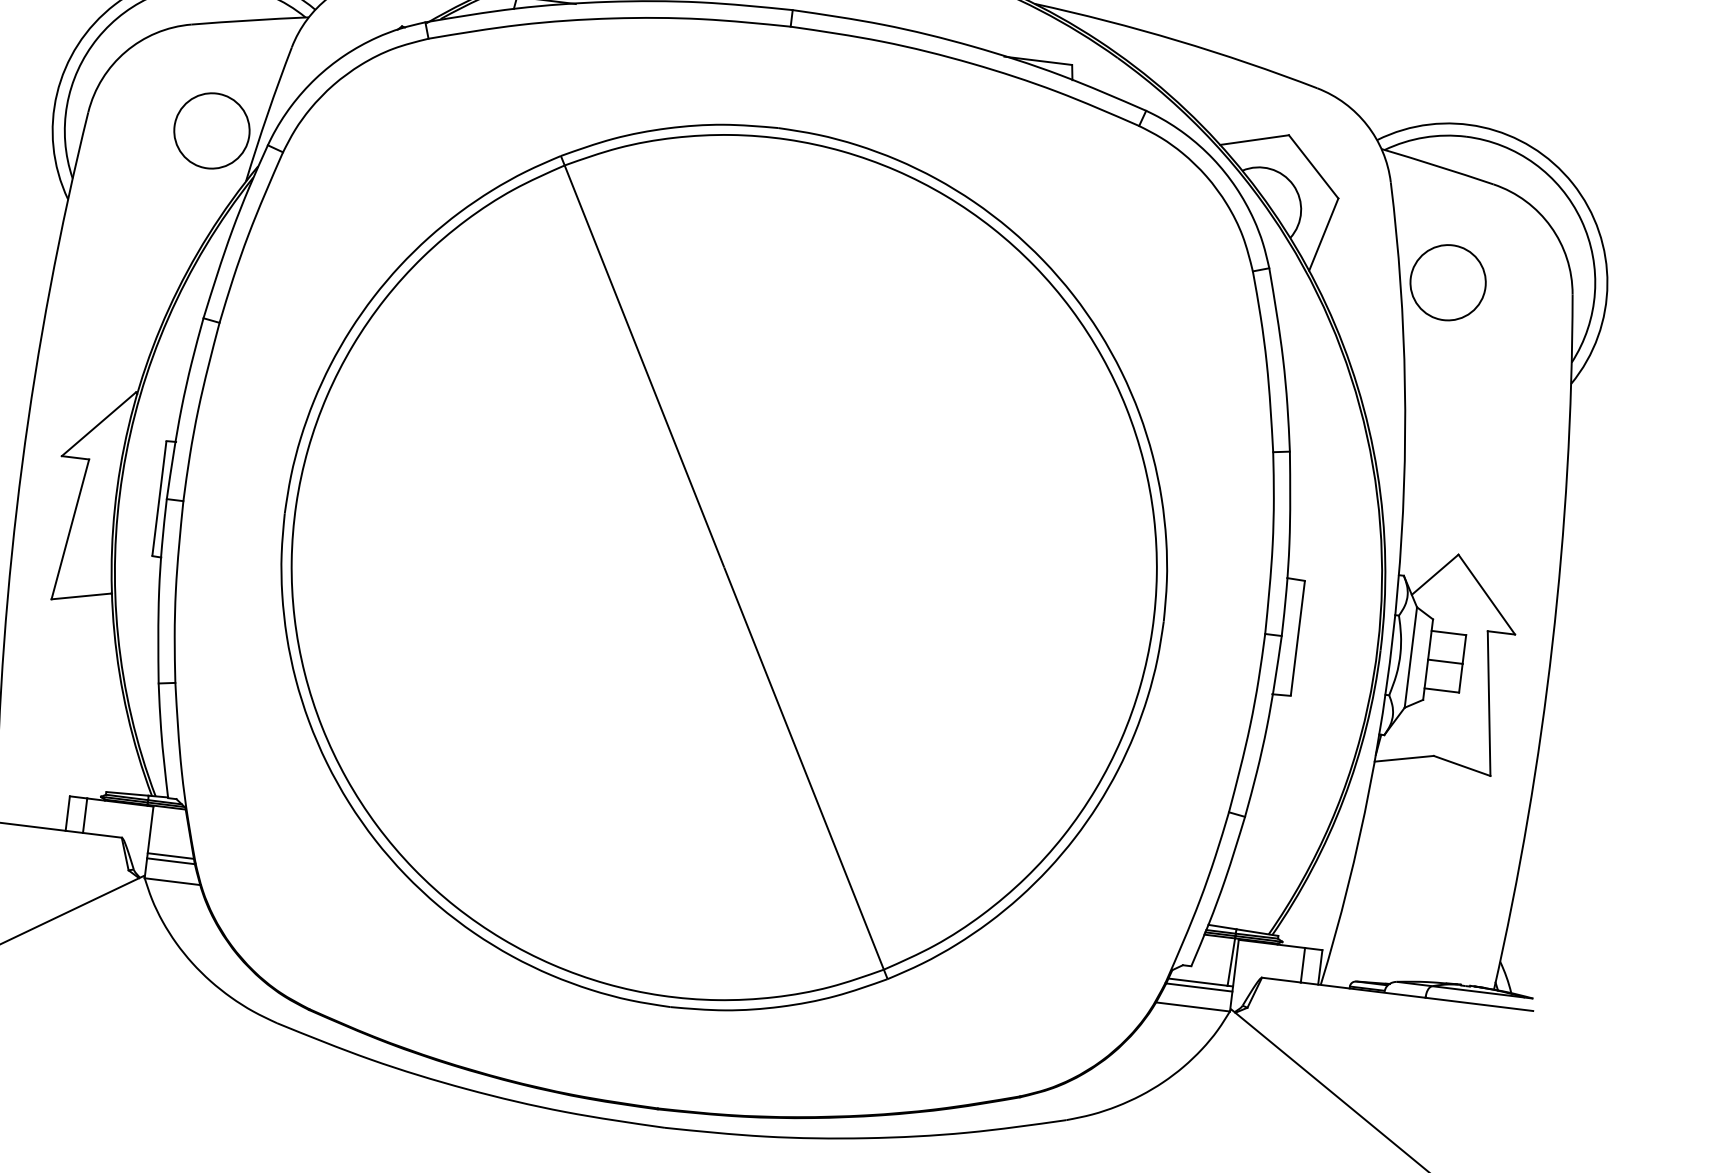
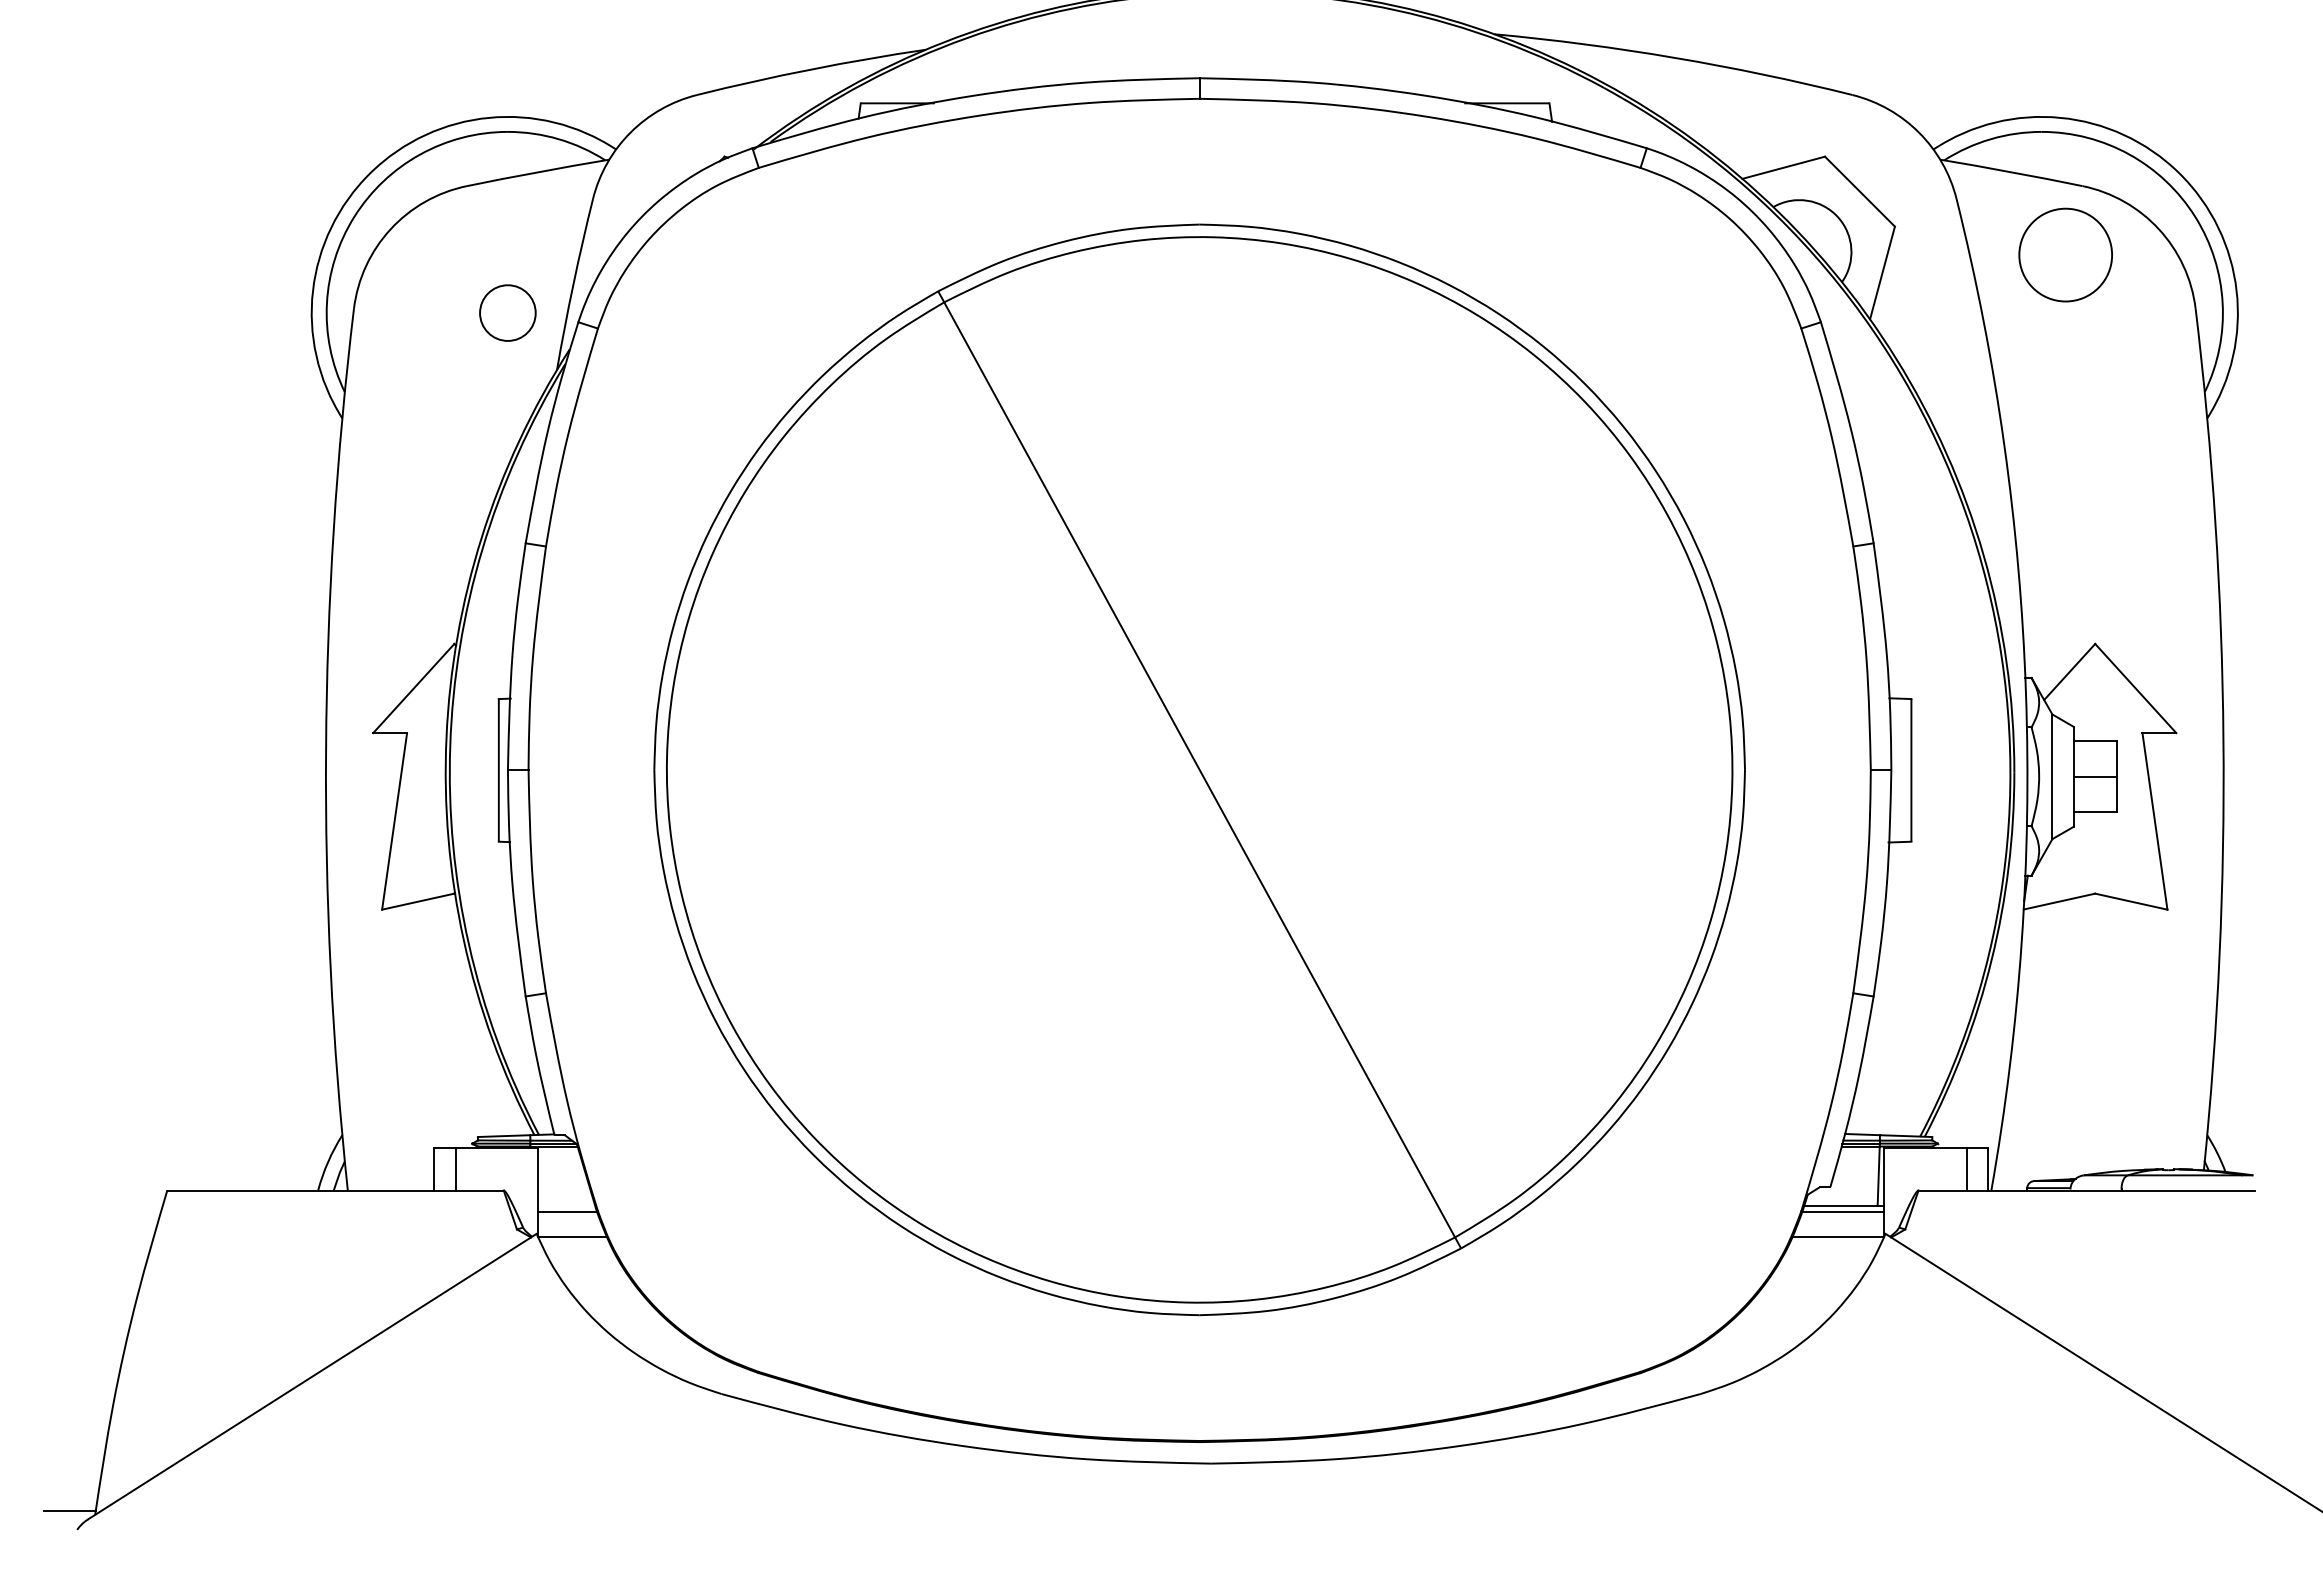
circle: (211, 130) -> (507, 312), size x0.6
circle: (1448, 282) -> (2065, 254), moved
line: (170, 855) -> (566, 1205), removed

